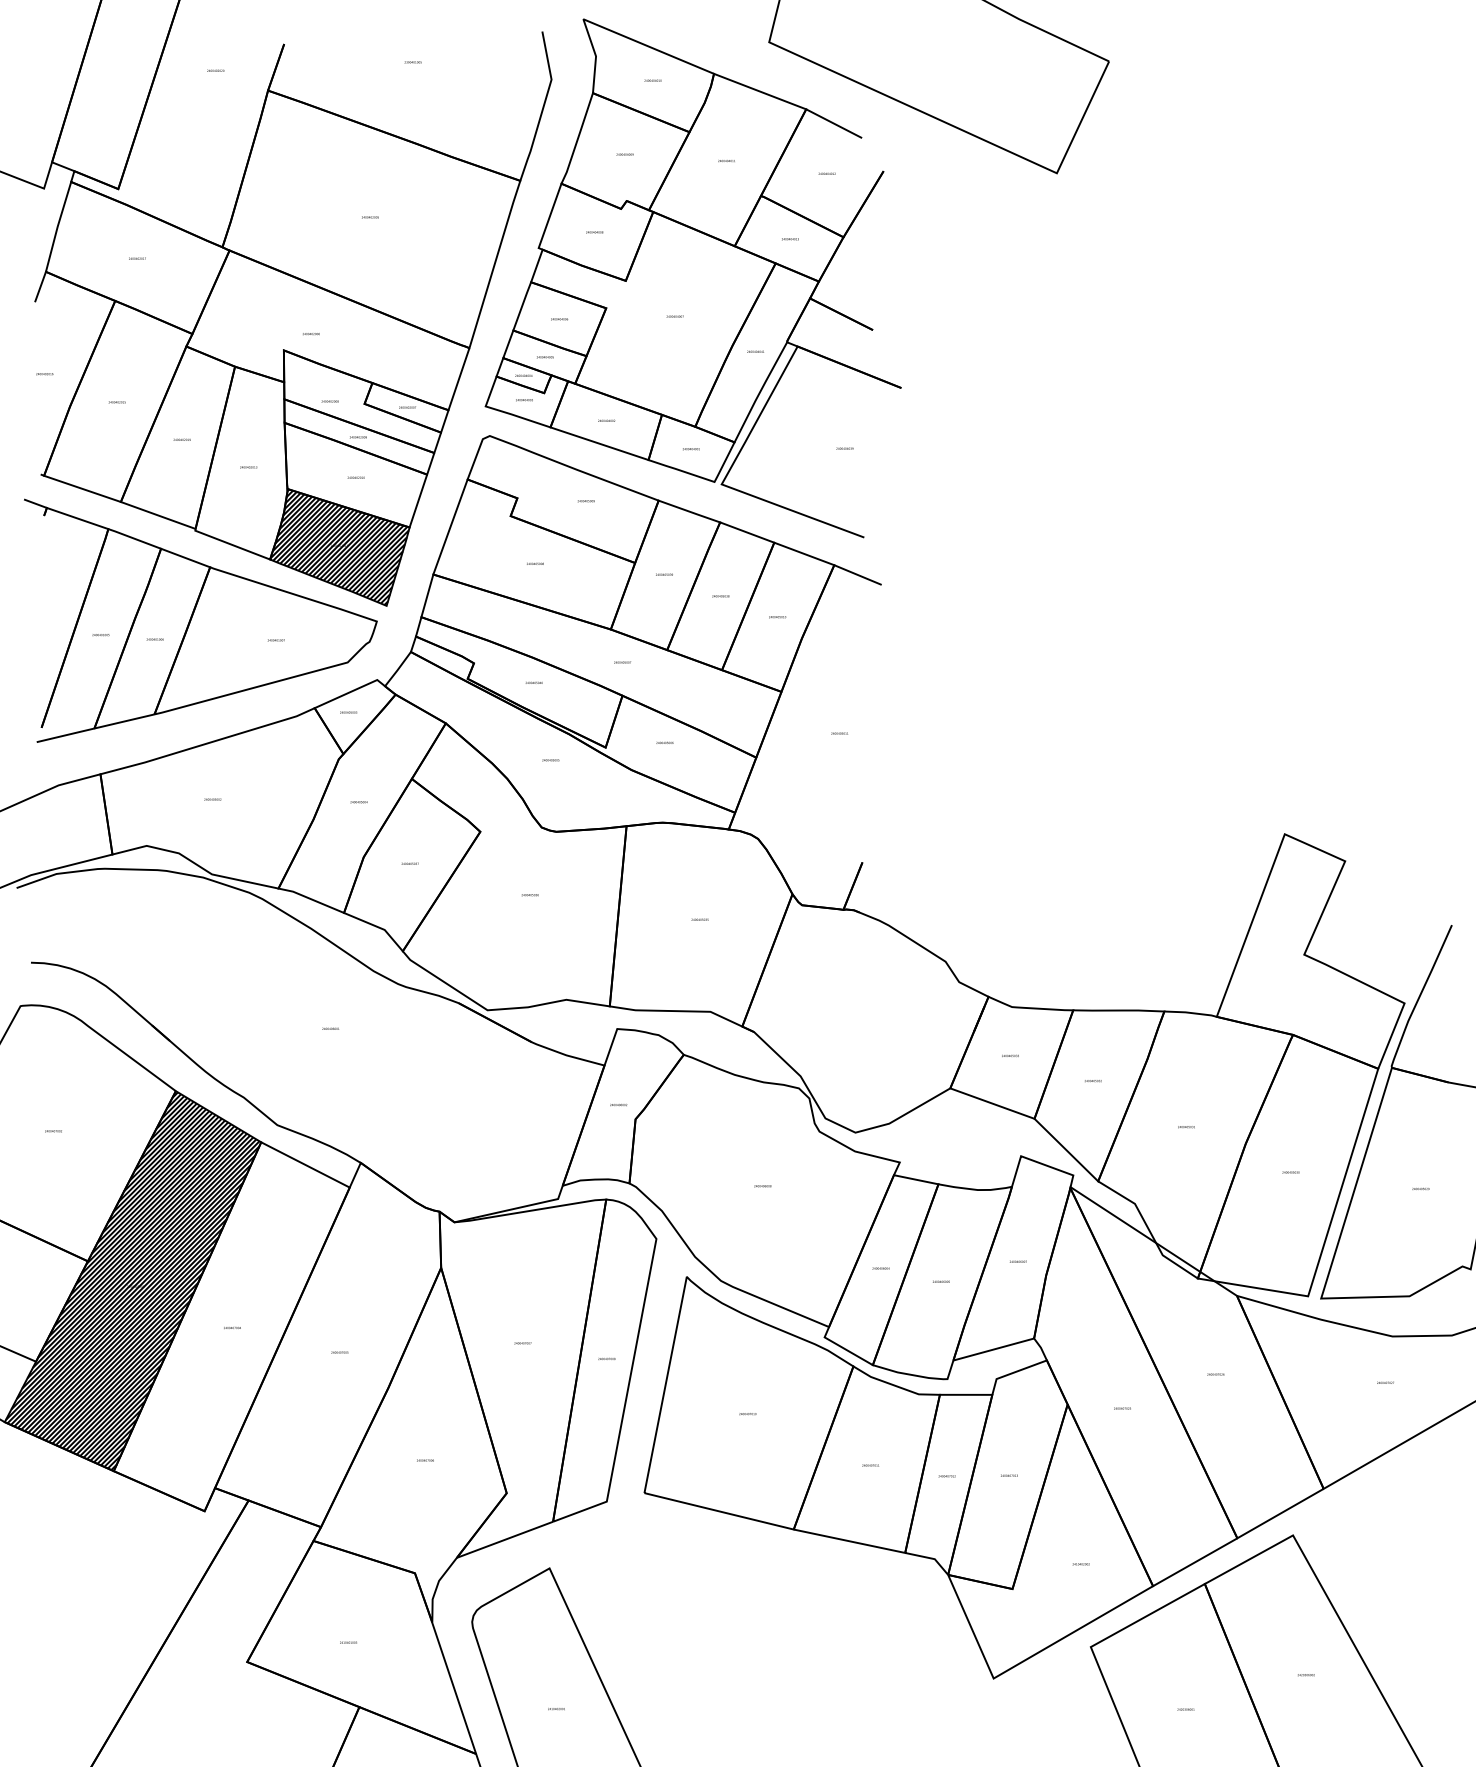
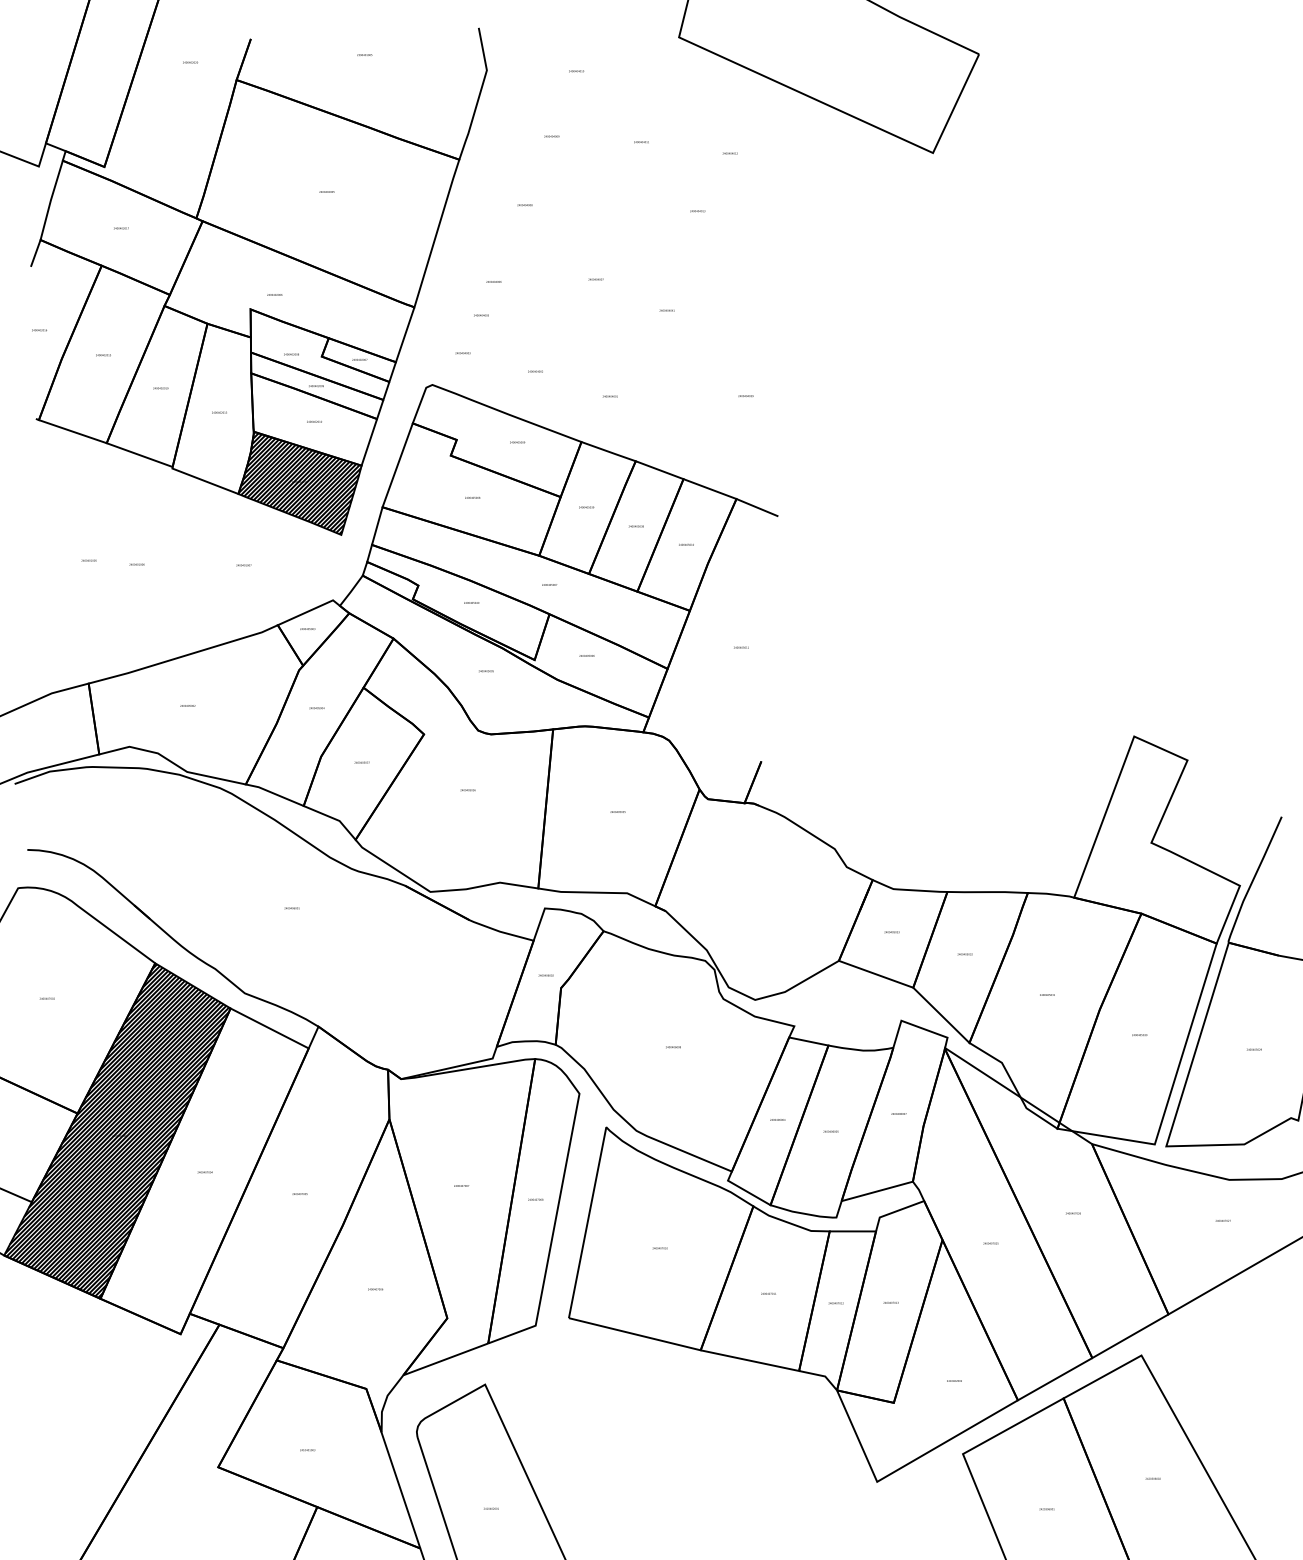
part: (692, 278) -> (611, 245), removed
part: (200, 620) -> (176, 547), removed

